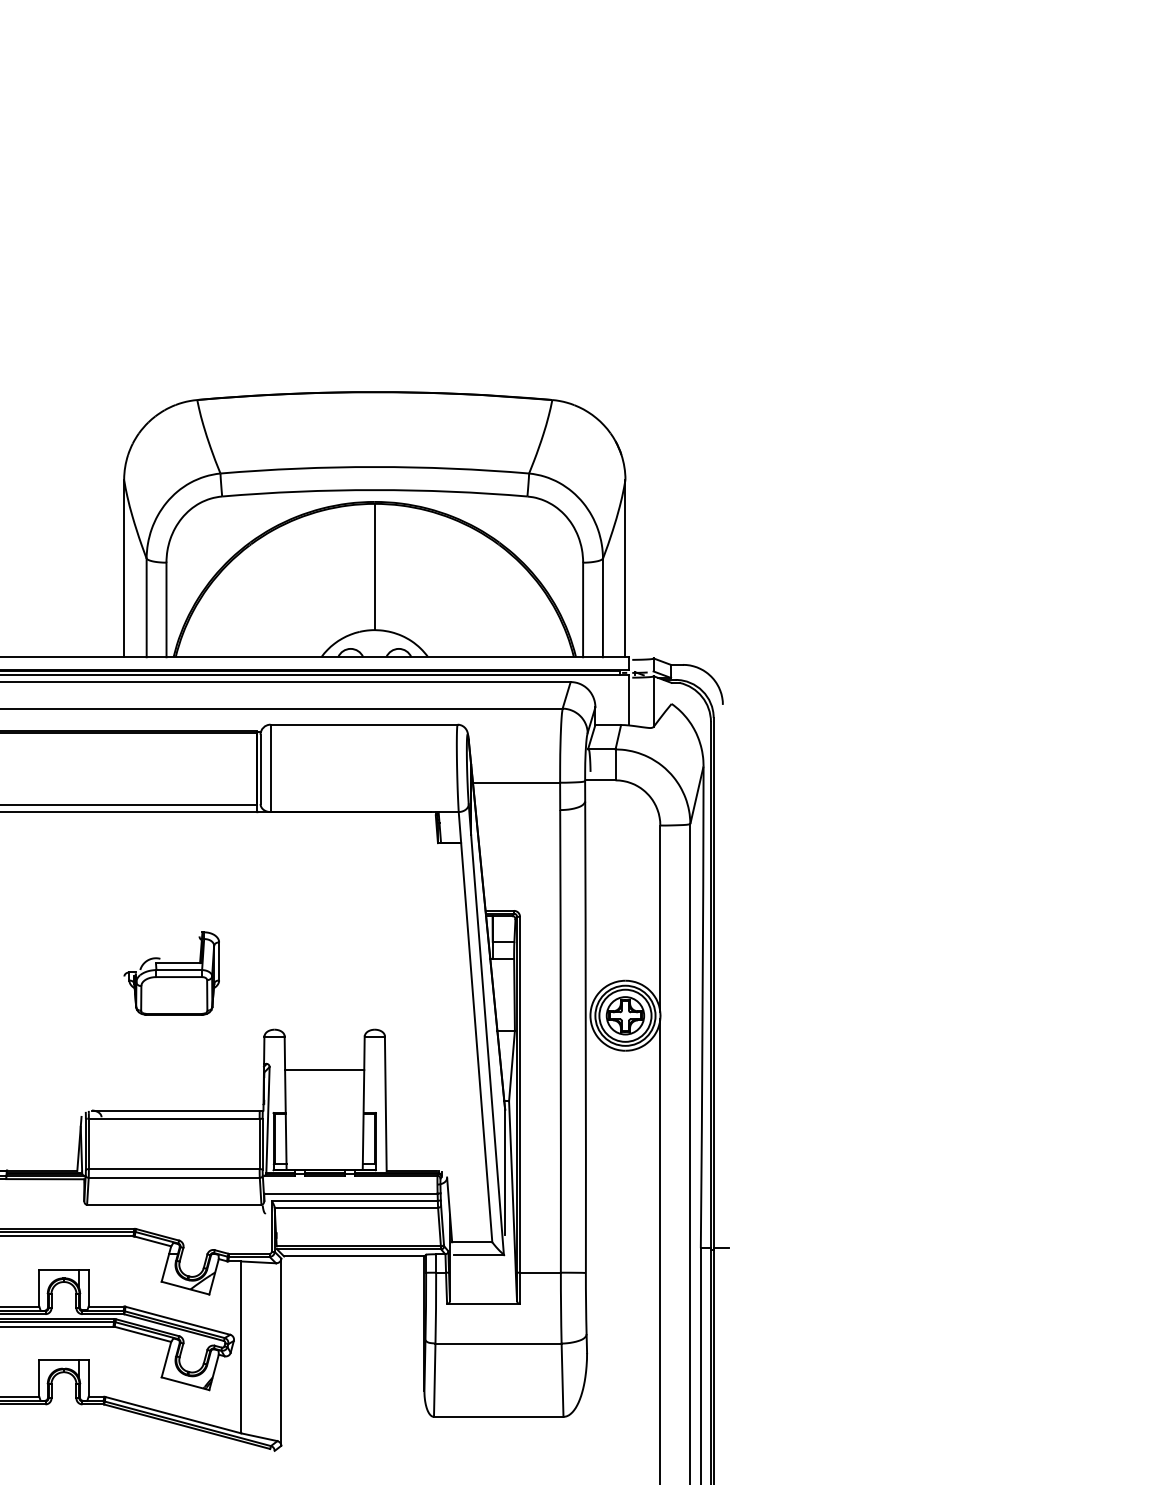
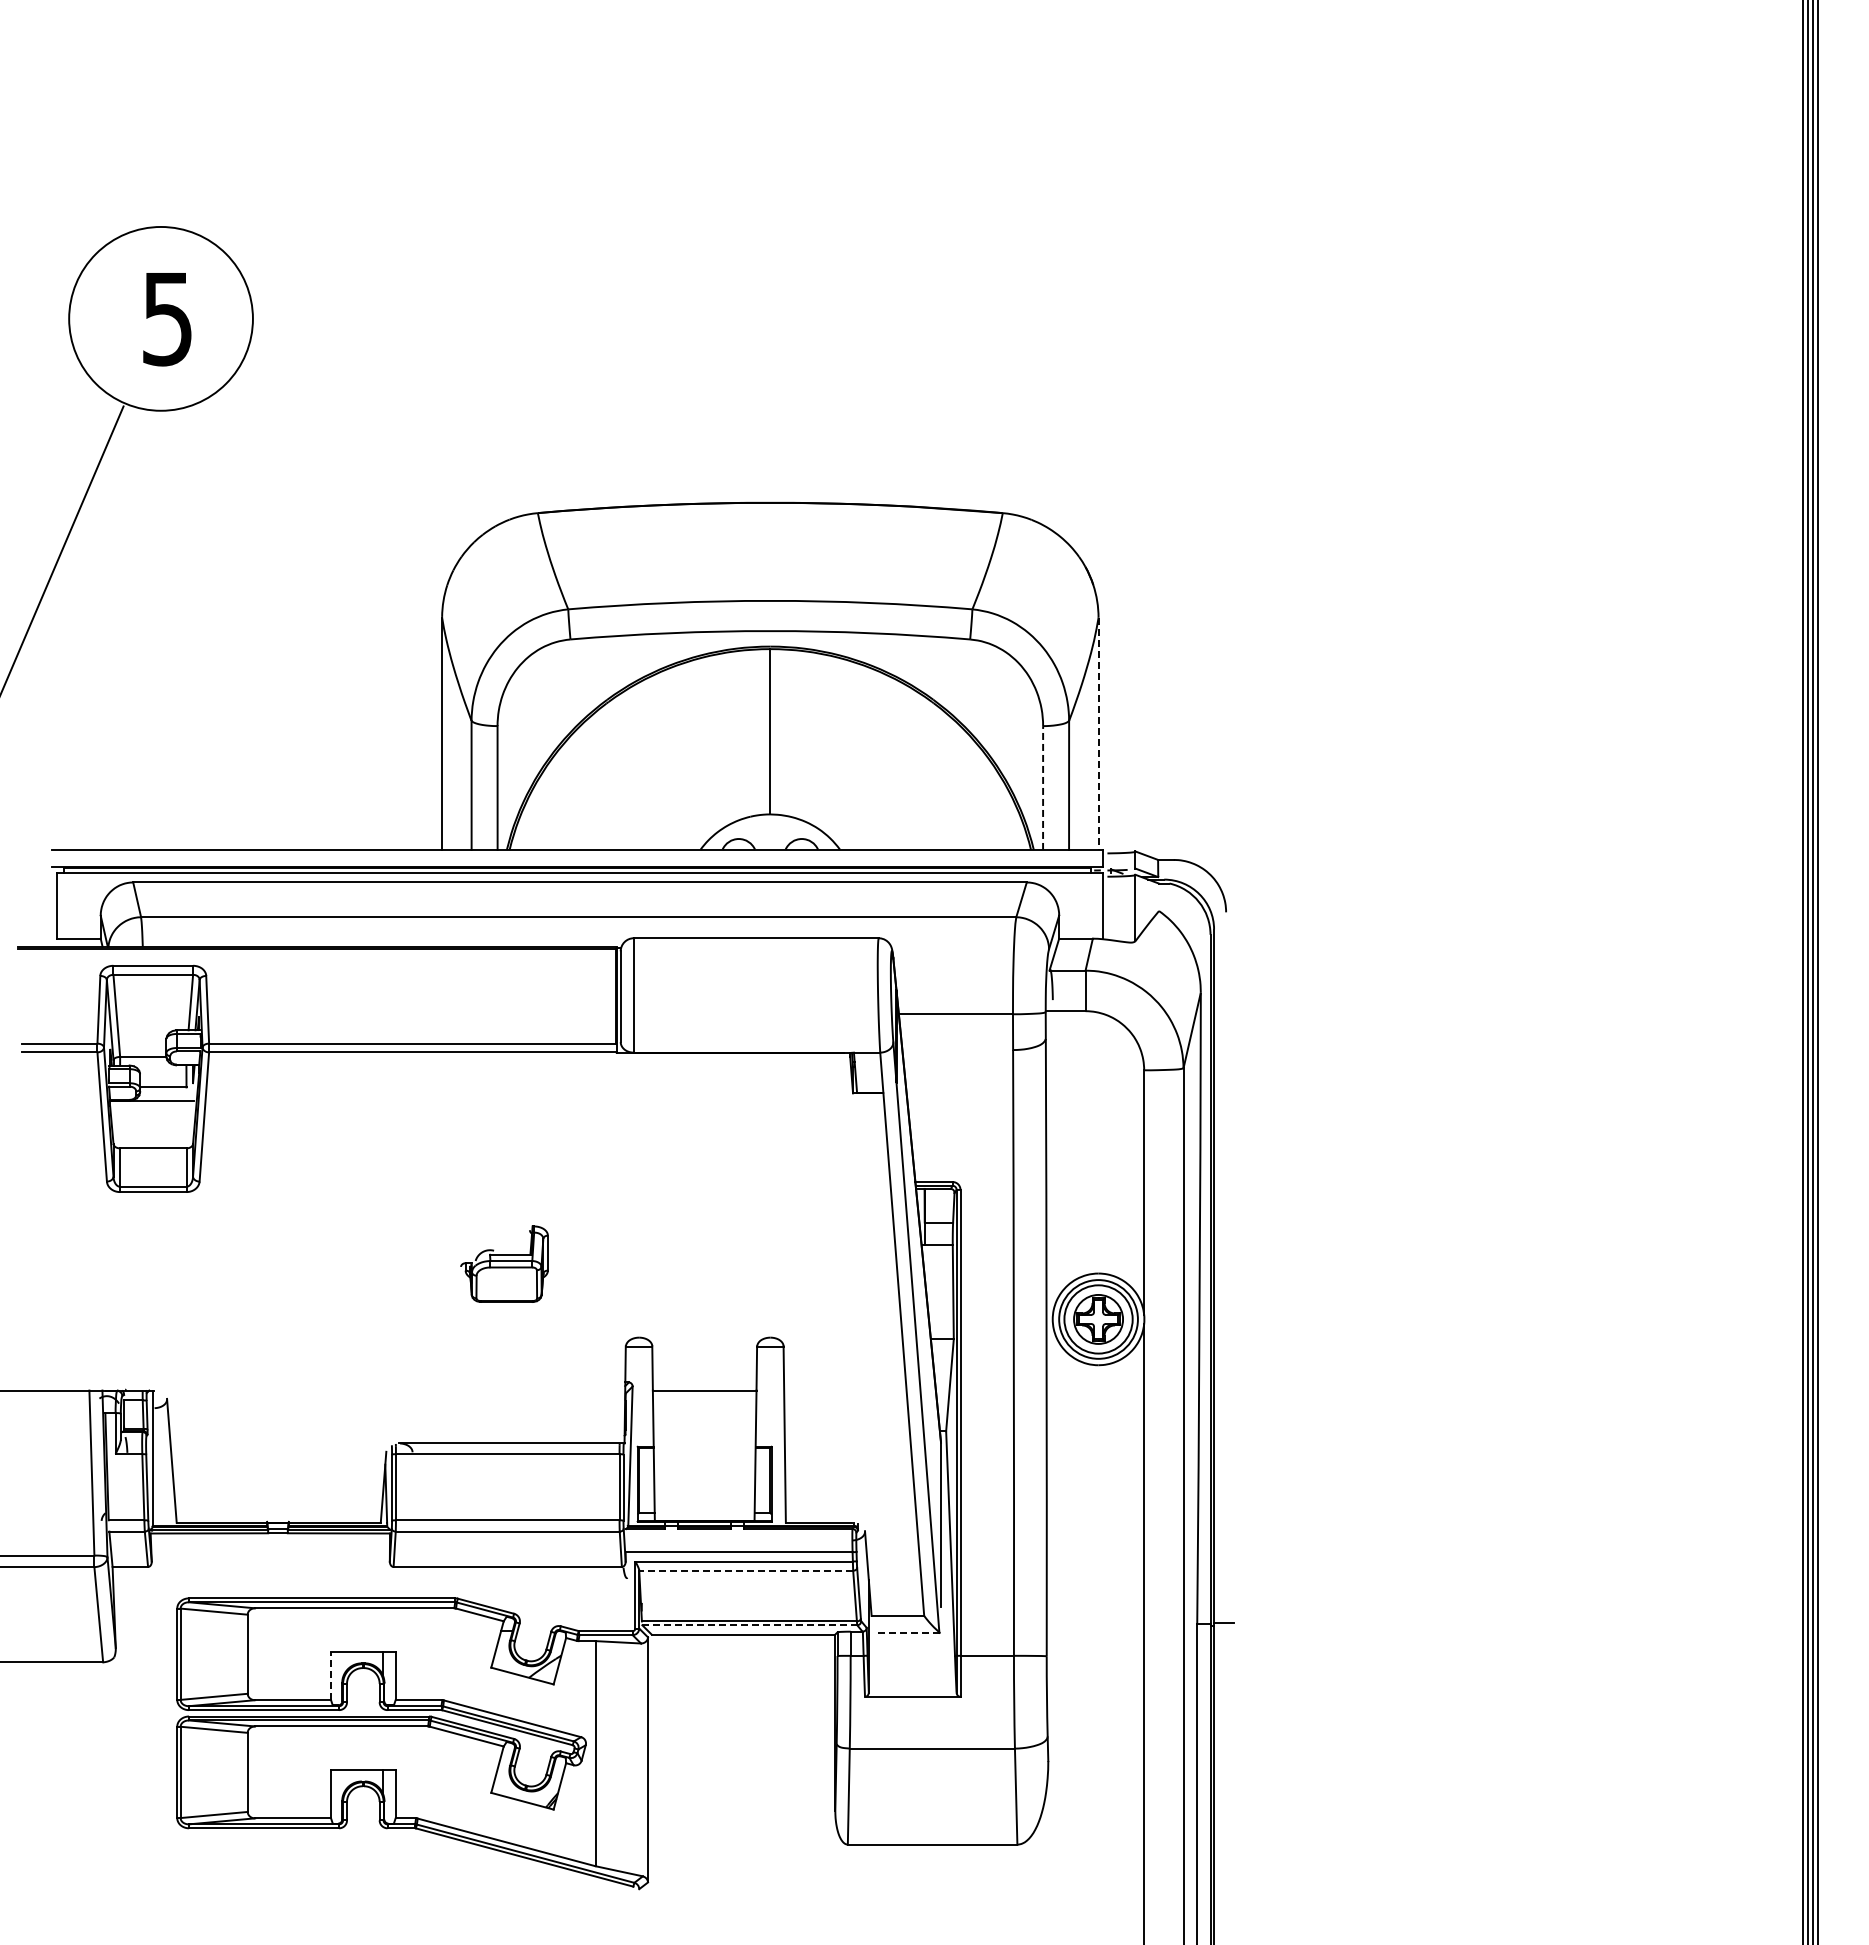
line: (625, 569) -> (1098, 734), solid -> dashed
line: (583, 610) -> (1043, 788), solid -> dashed
part: (171, 973) -> (504, 1264), size x0.7
line: (356, 1207) -> (746, 1570), solid -> dashed
line: (359, 1249) -> (750, 1625), solid -> dashed
line: (478, 1254) -> (906, 1632), solid -> dashed
line: (39, 1287) -> (331, 1675), solid -> dashed

